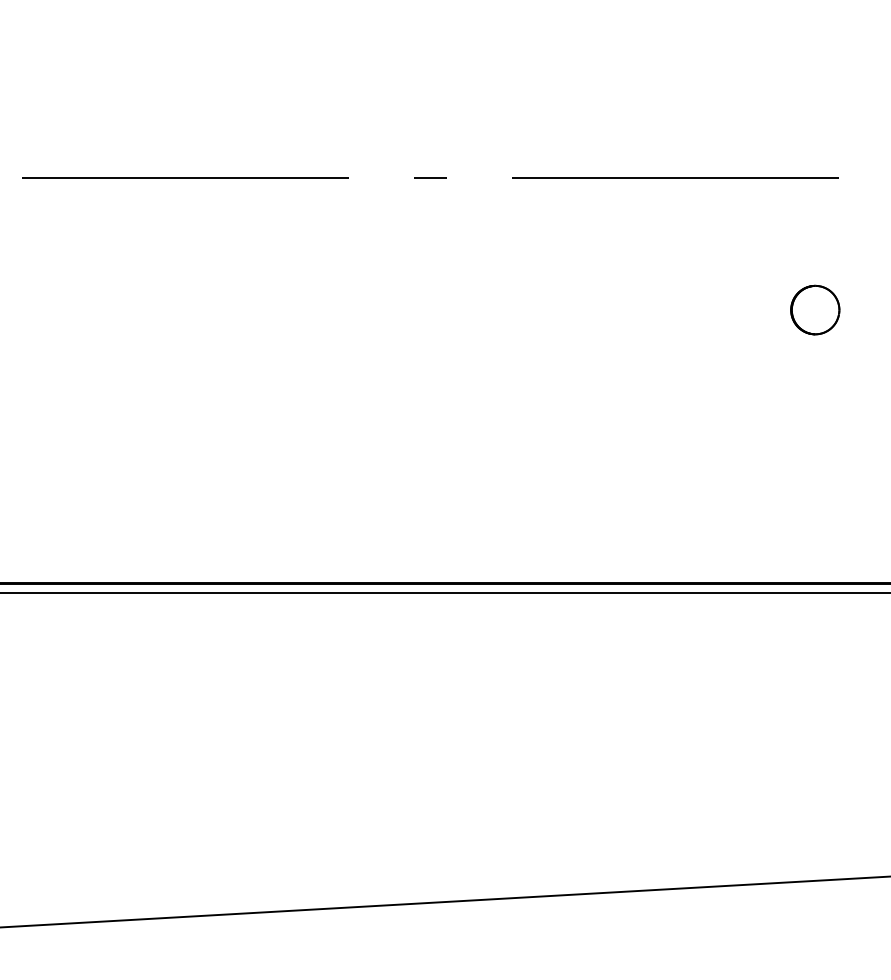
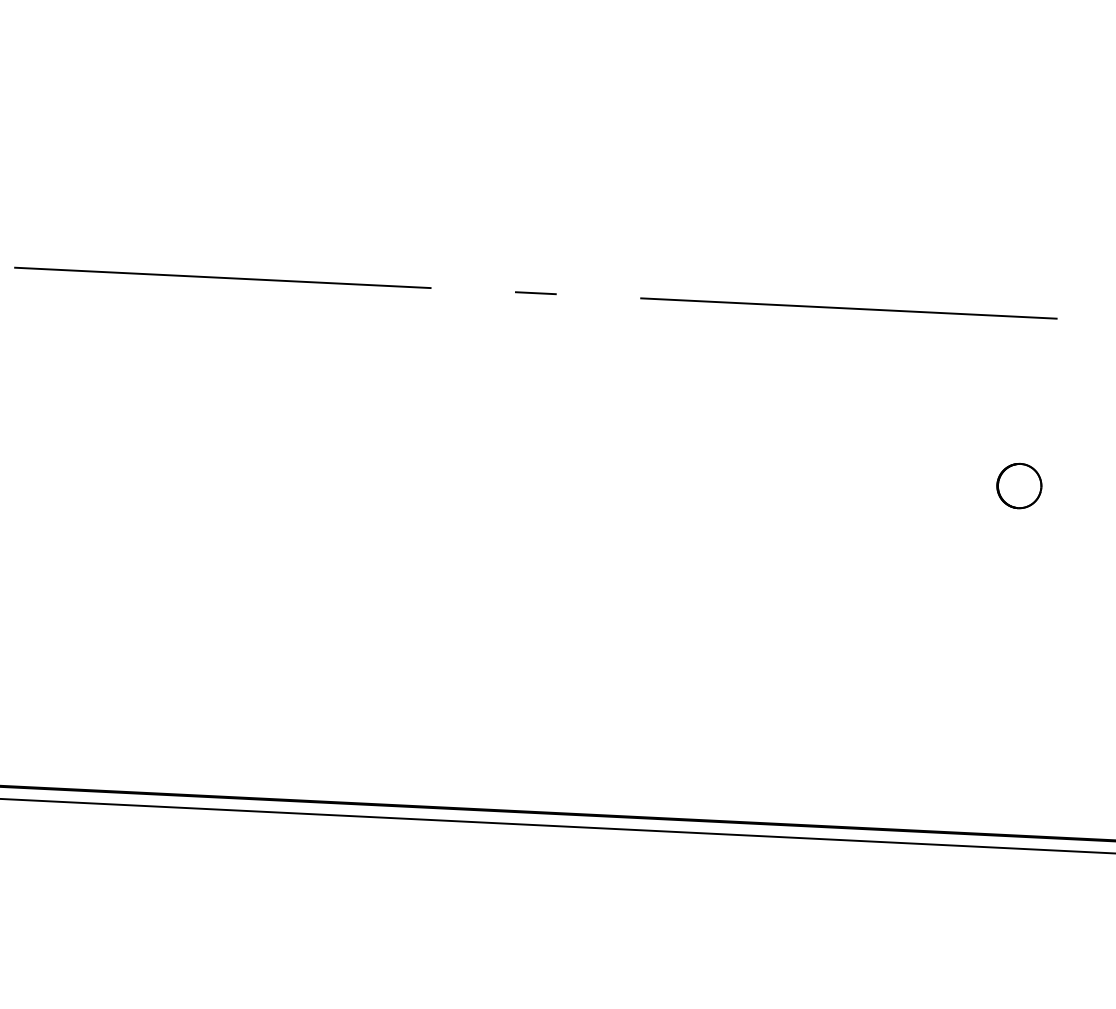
part: (815, 309) -> (1019, 485), size x0.71

